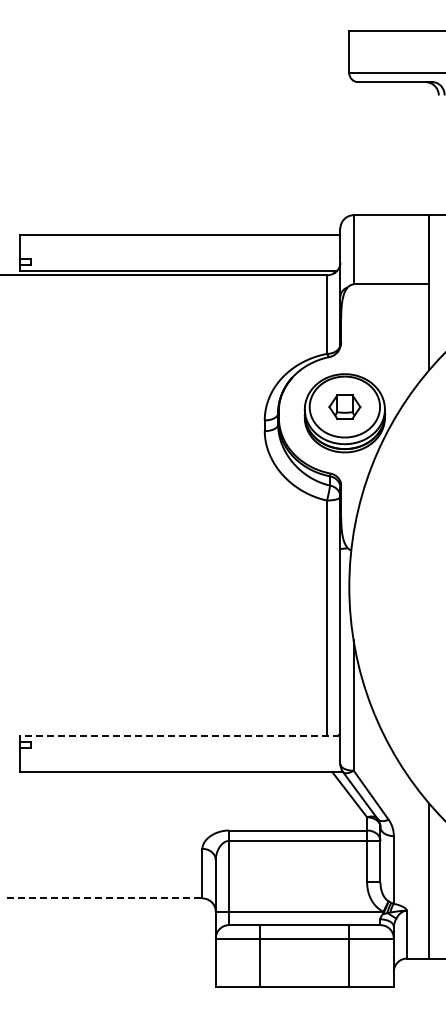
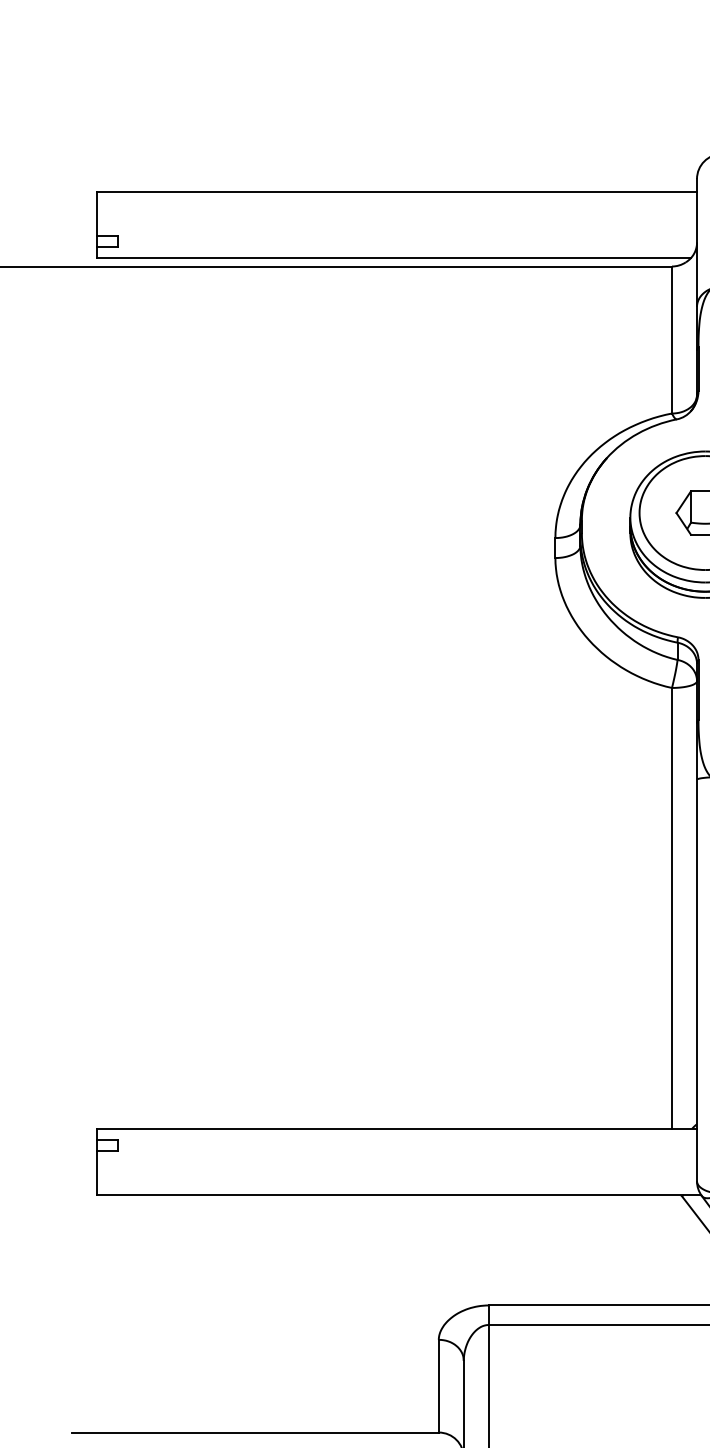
line: (179, 735) -> (395, 1127), dashed -> solid
line: (104, 898) -> (255, 1432), dashed -> solid

